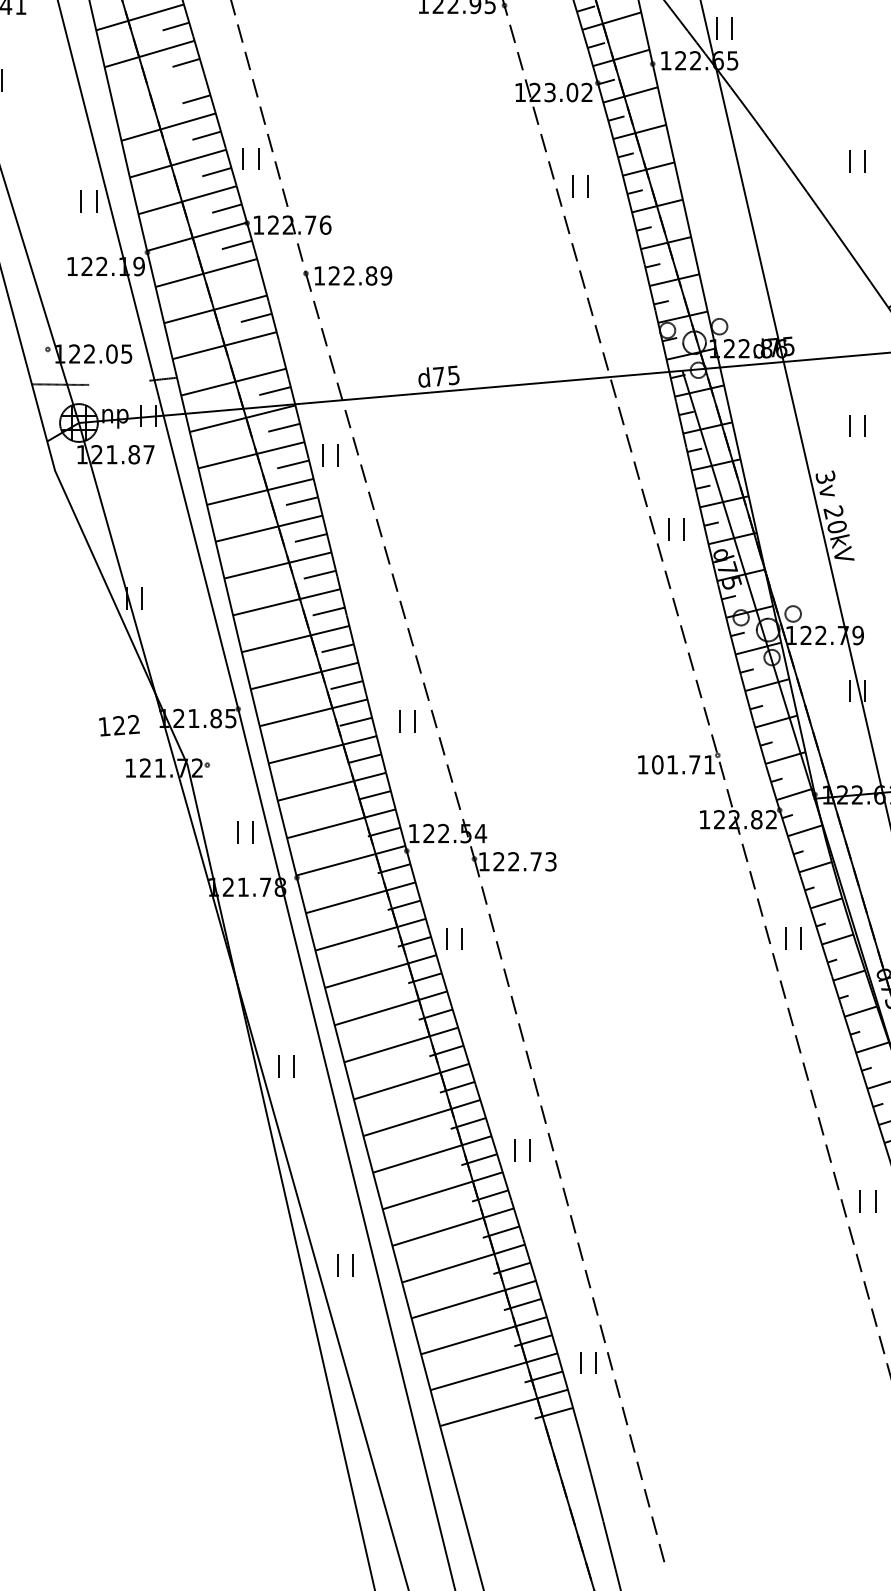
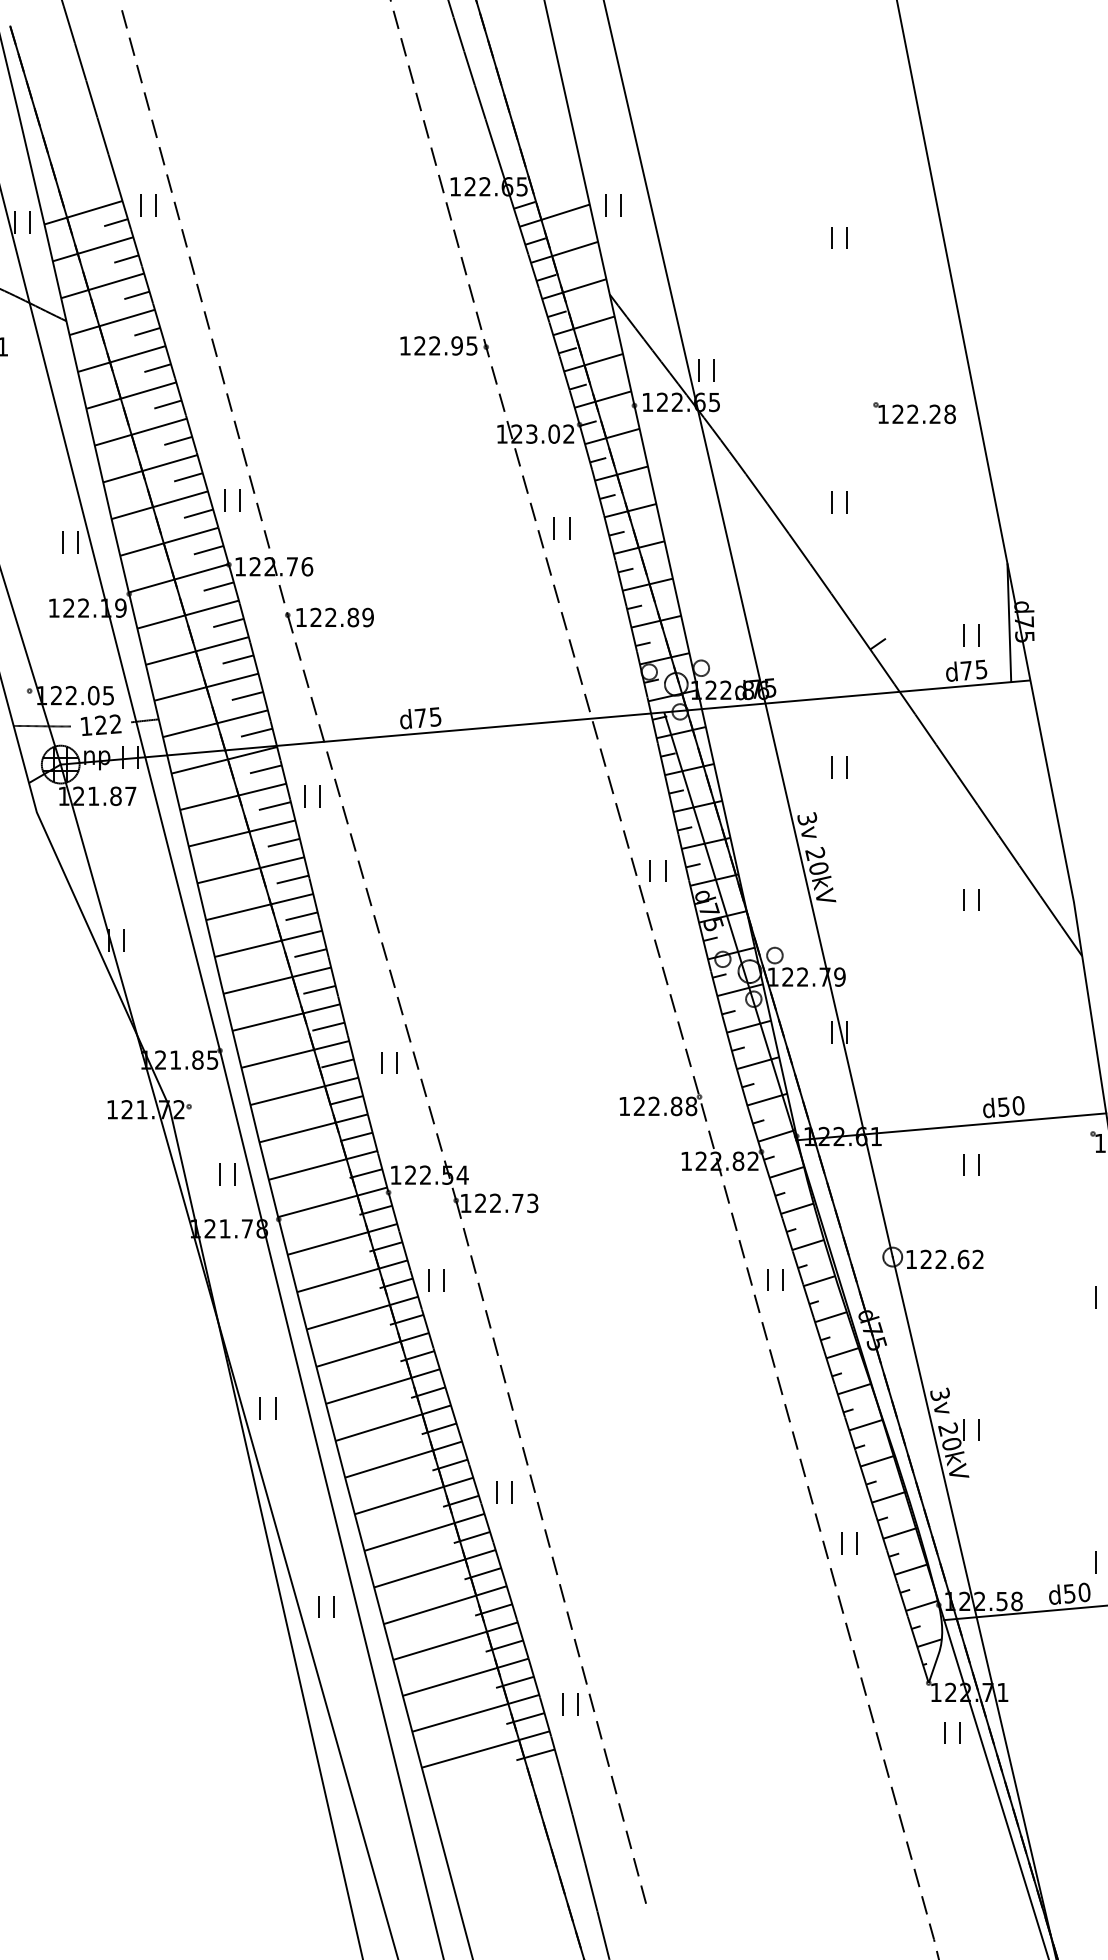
line: (158, 89) -> (140, 431), added
line: (246, 280) -> (228, 622), added
line: (265, 354) -> (247, 696), added
text: (118, 724) -> (100, 724), moved
text: (683, 764) -> (665, 1106), 101.71 -> 122.88

